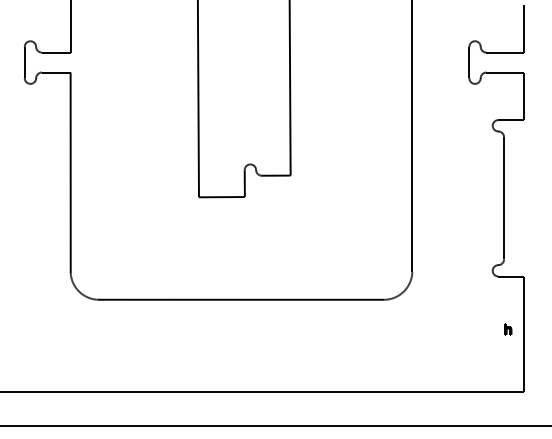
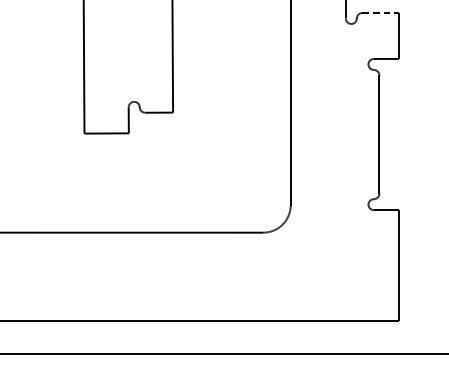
line: (505, 72) -> (380, 12), solid -> dashed
part: (508, 329) -> (383, 261), removed

